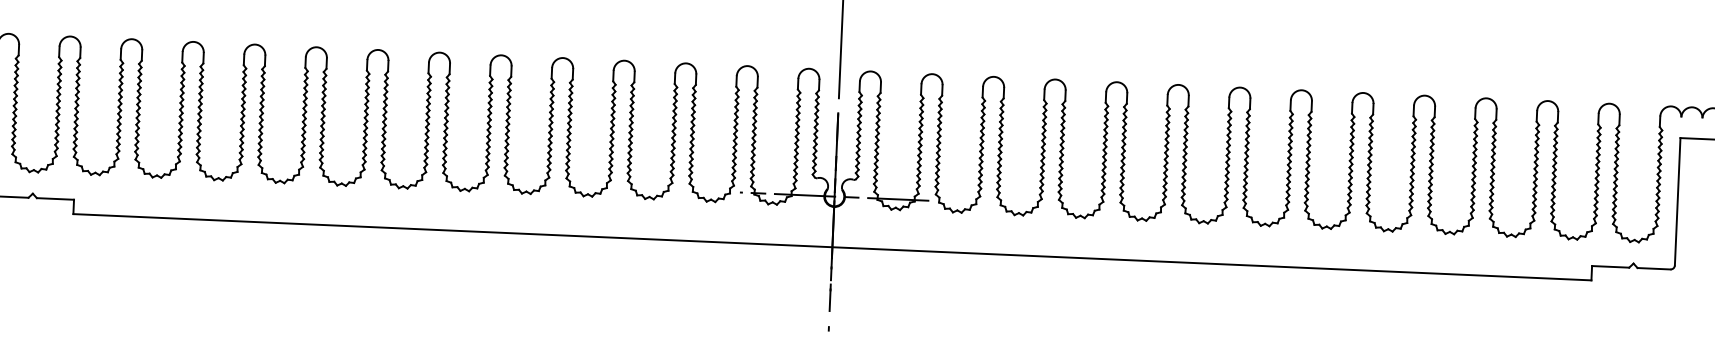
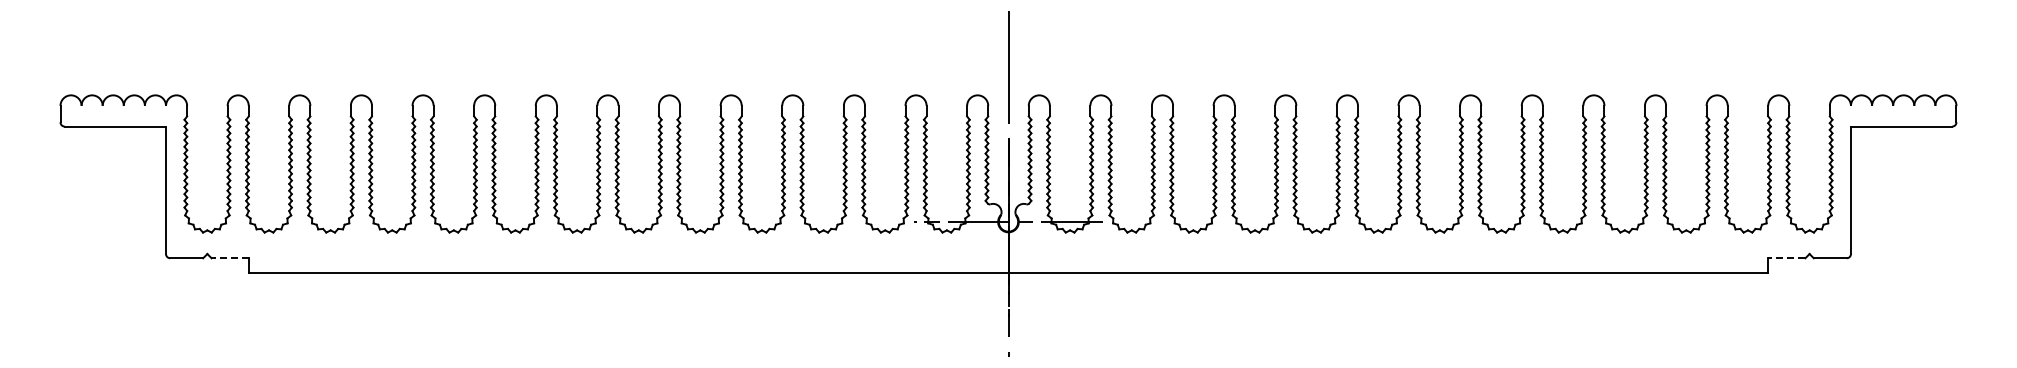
line: (55, 199) -> (230, 258), solid -> dashed
line: (1610, 267) -> (1786, 258), solid -> dashed

